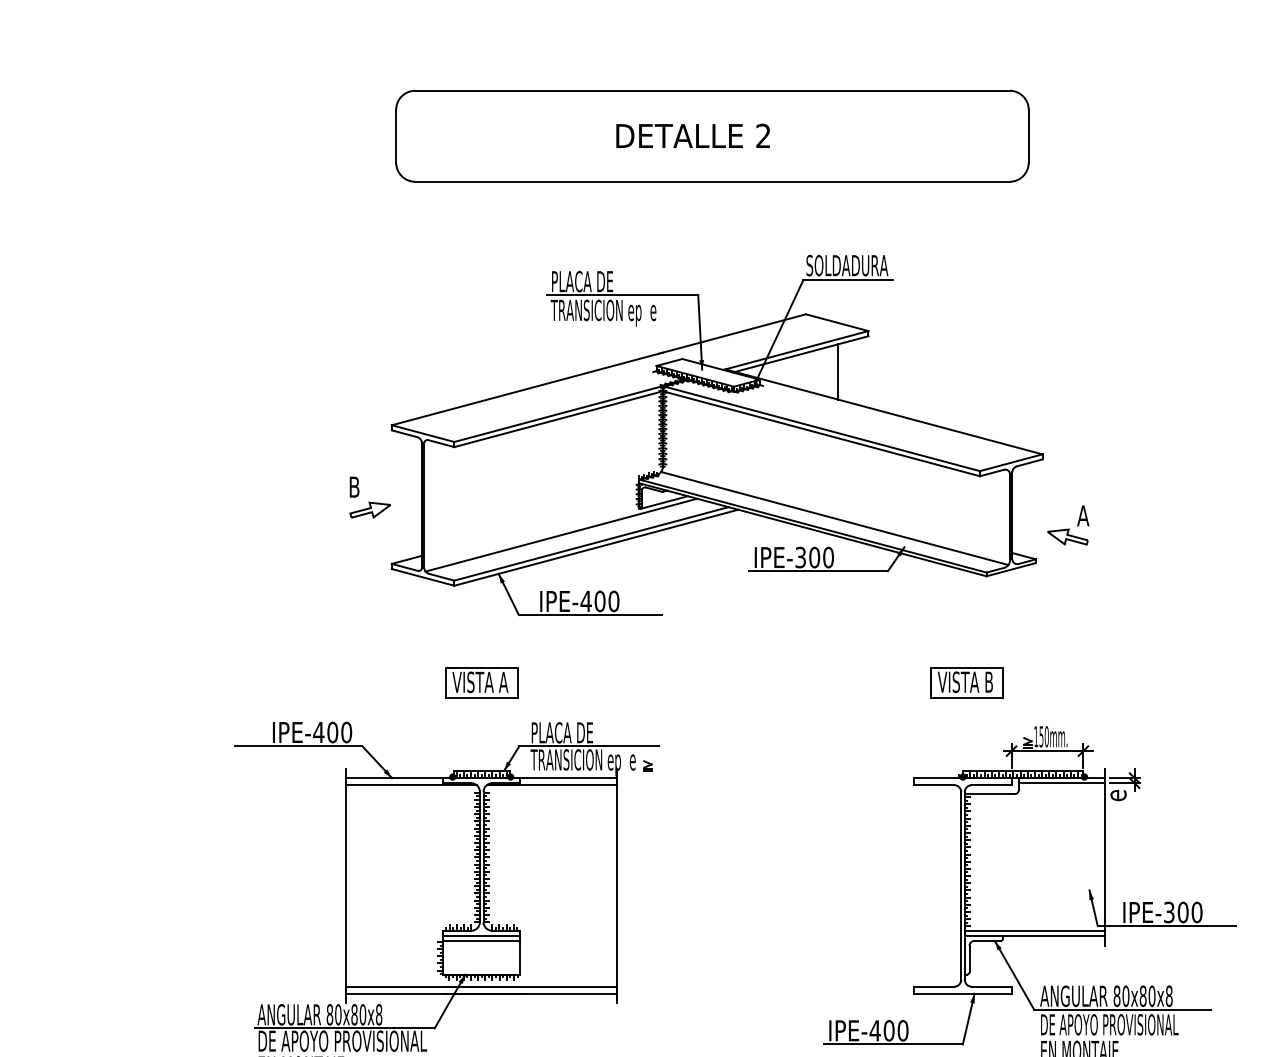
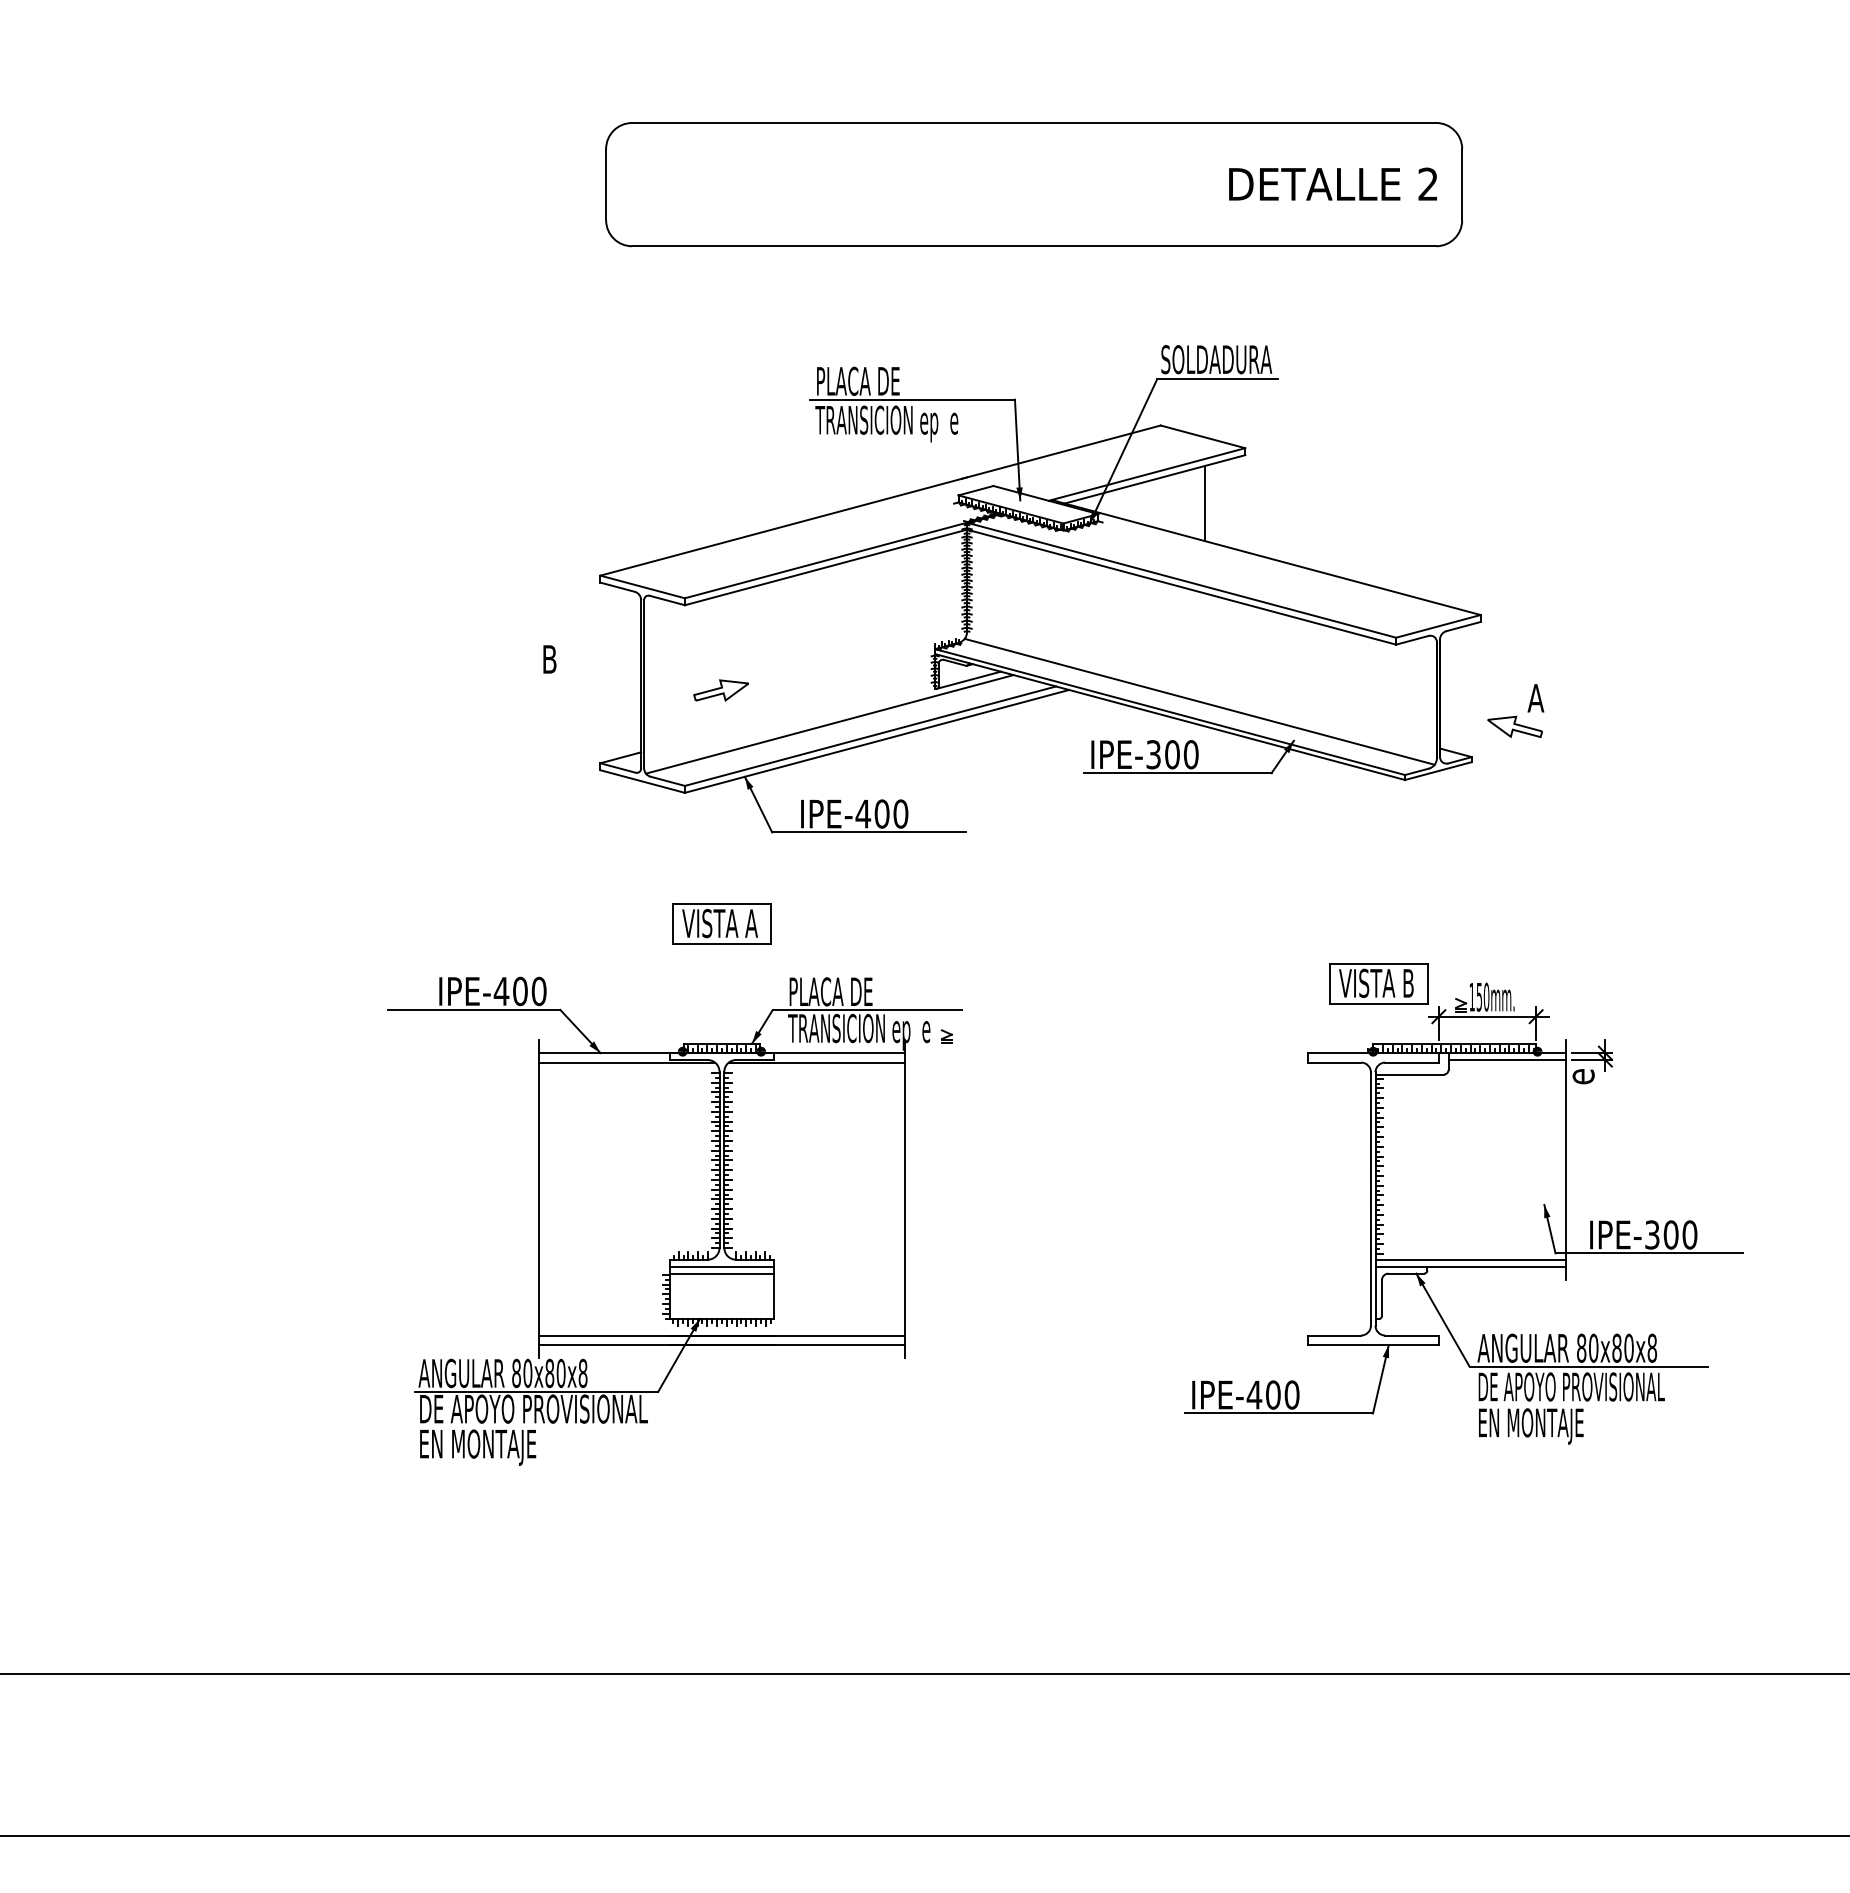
text: (692, 135) -> (1332, 183), moved
part: (369, 510) -> (720, 690), moved
part: (966, 682) -> (1378, 983), moved

